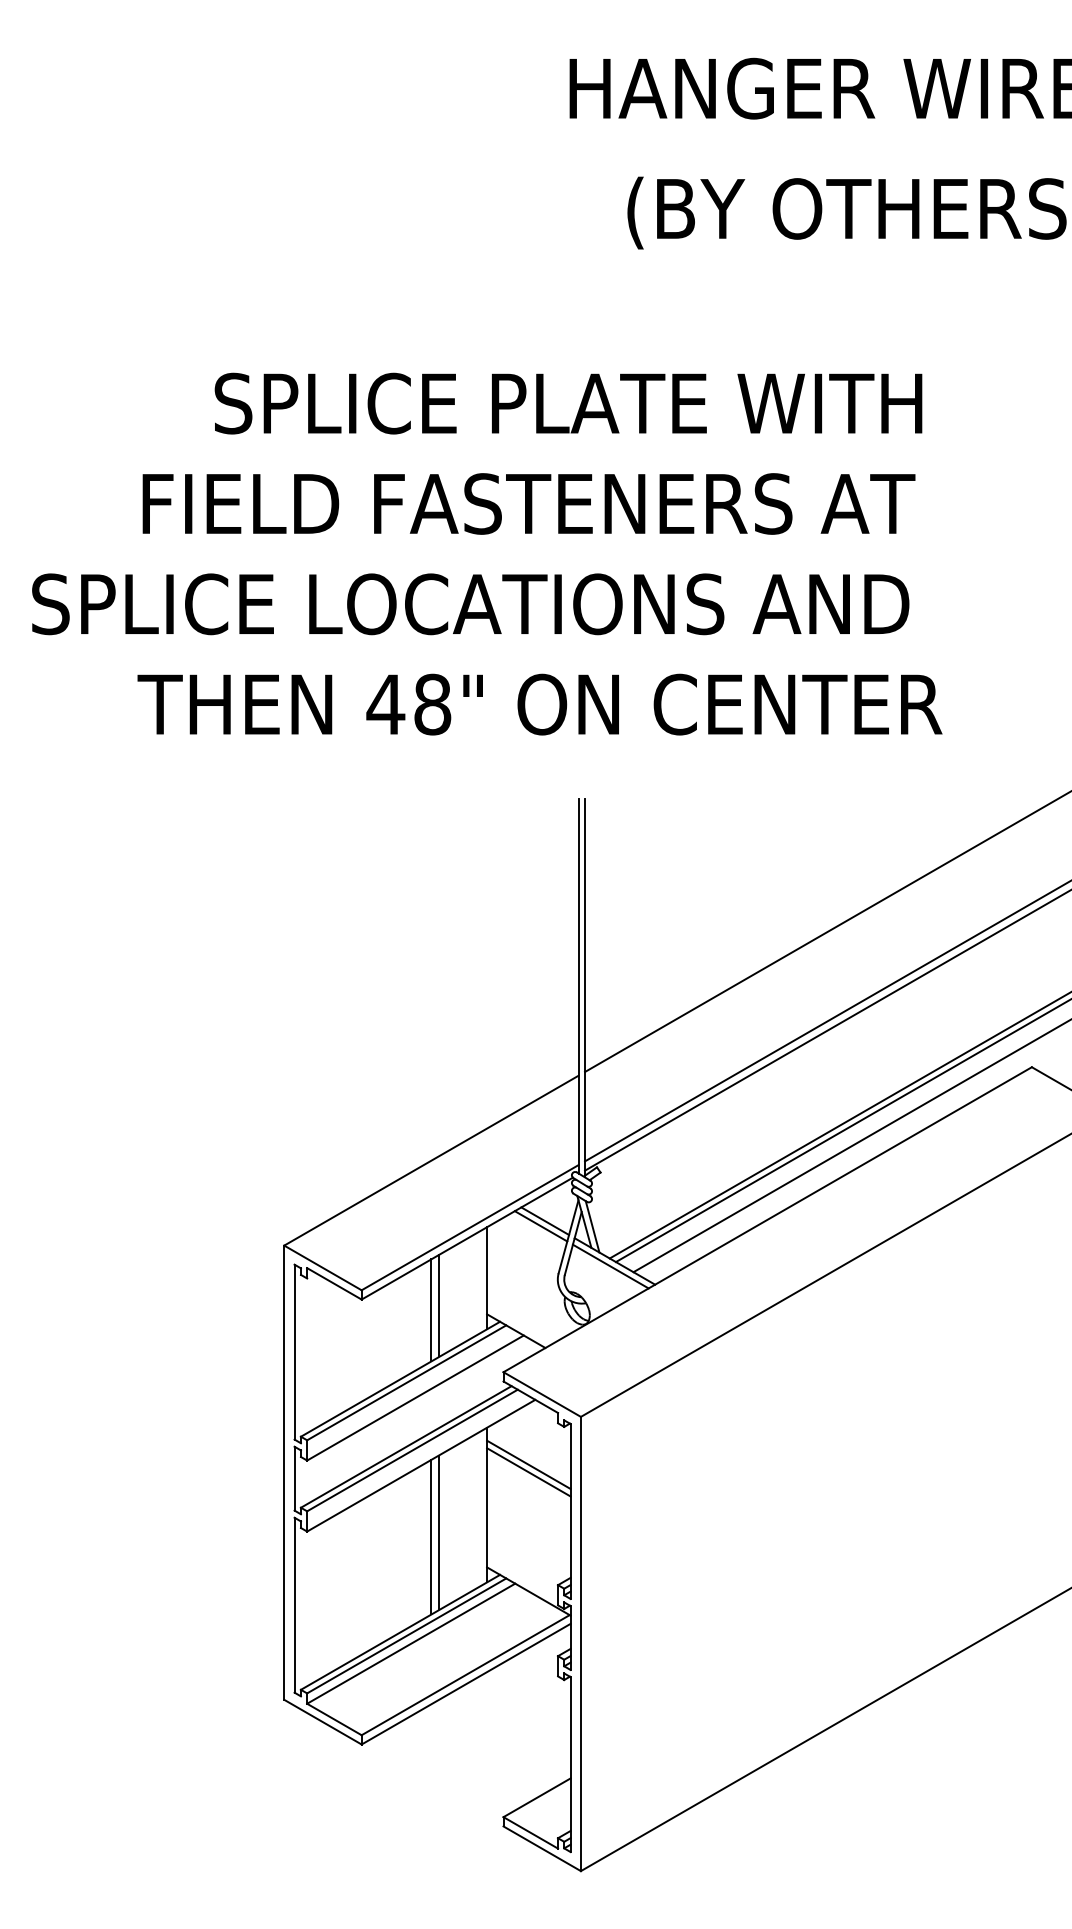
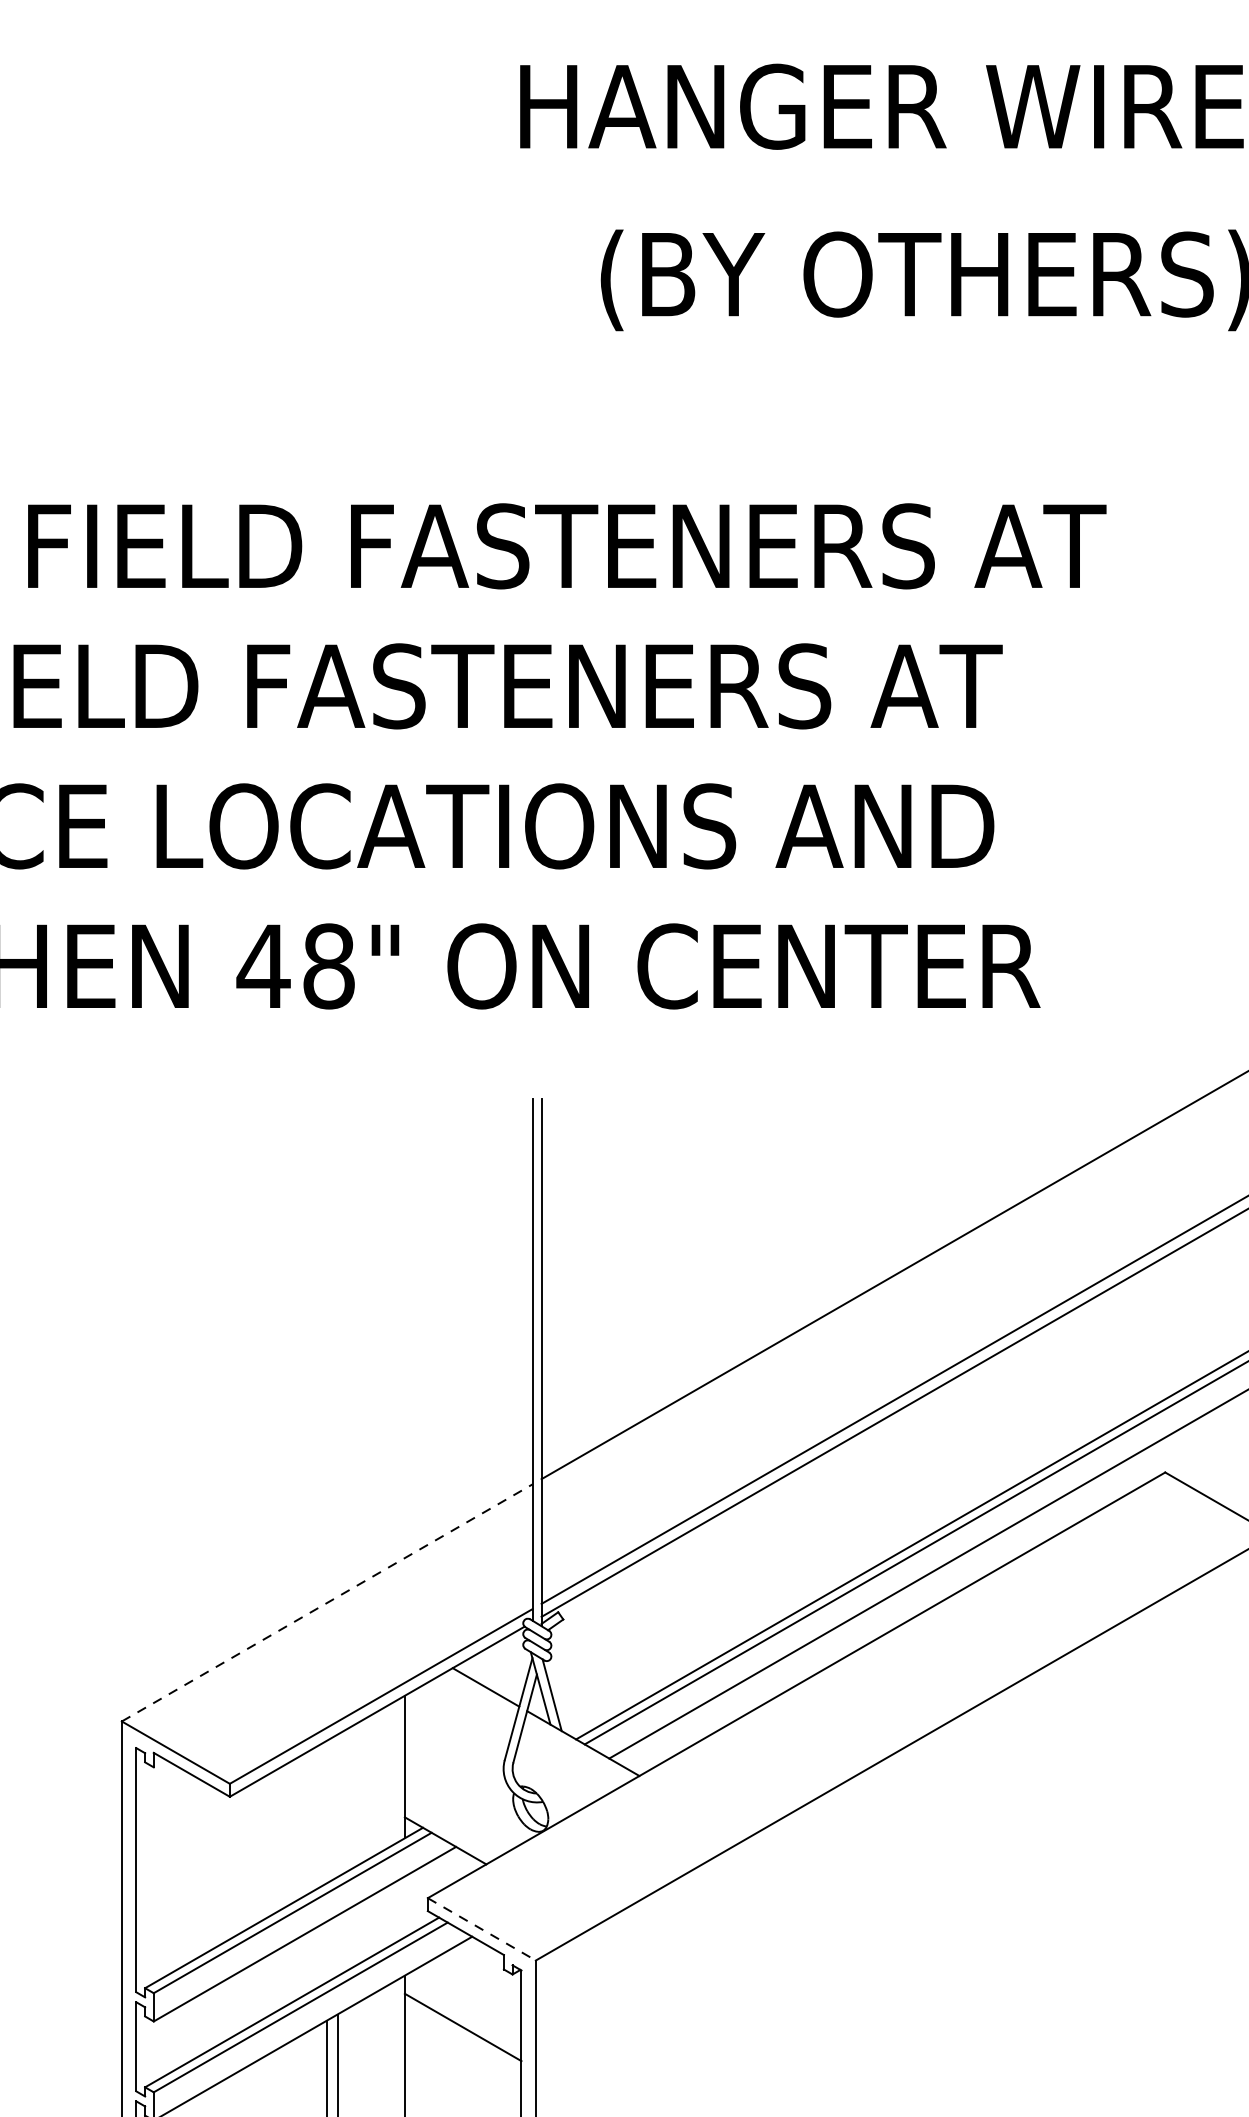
text: (601, 403) -> (564, 546), SPLICE PLATE WITH -> FIELD FASTENERS AT
line: (431, 1160) -> (327, 1602), solid -> dashed
line: (540, 1226) -> (479, 1694), removed
line: (610, 1266) -> (577, 1750), removed
line: (438, 1305) -> (337, 1805), removed
line: (431, 1309) -> (327, 1810), removed
line: (542, 1394) -> (482, 1929), solid -> dashed
line: (528, 1472) -> (462, 2038), removed

